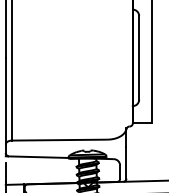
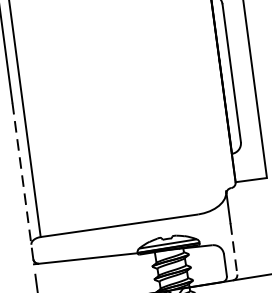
line: (5, 105) -> (22, 180), solid -> dashed
line: (126, 163) -> (234, 249), solid -> dashed

